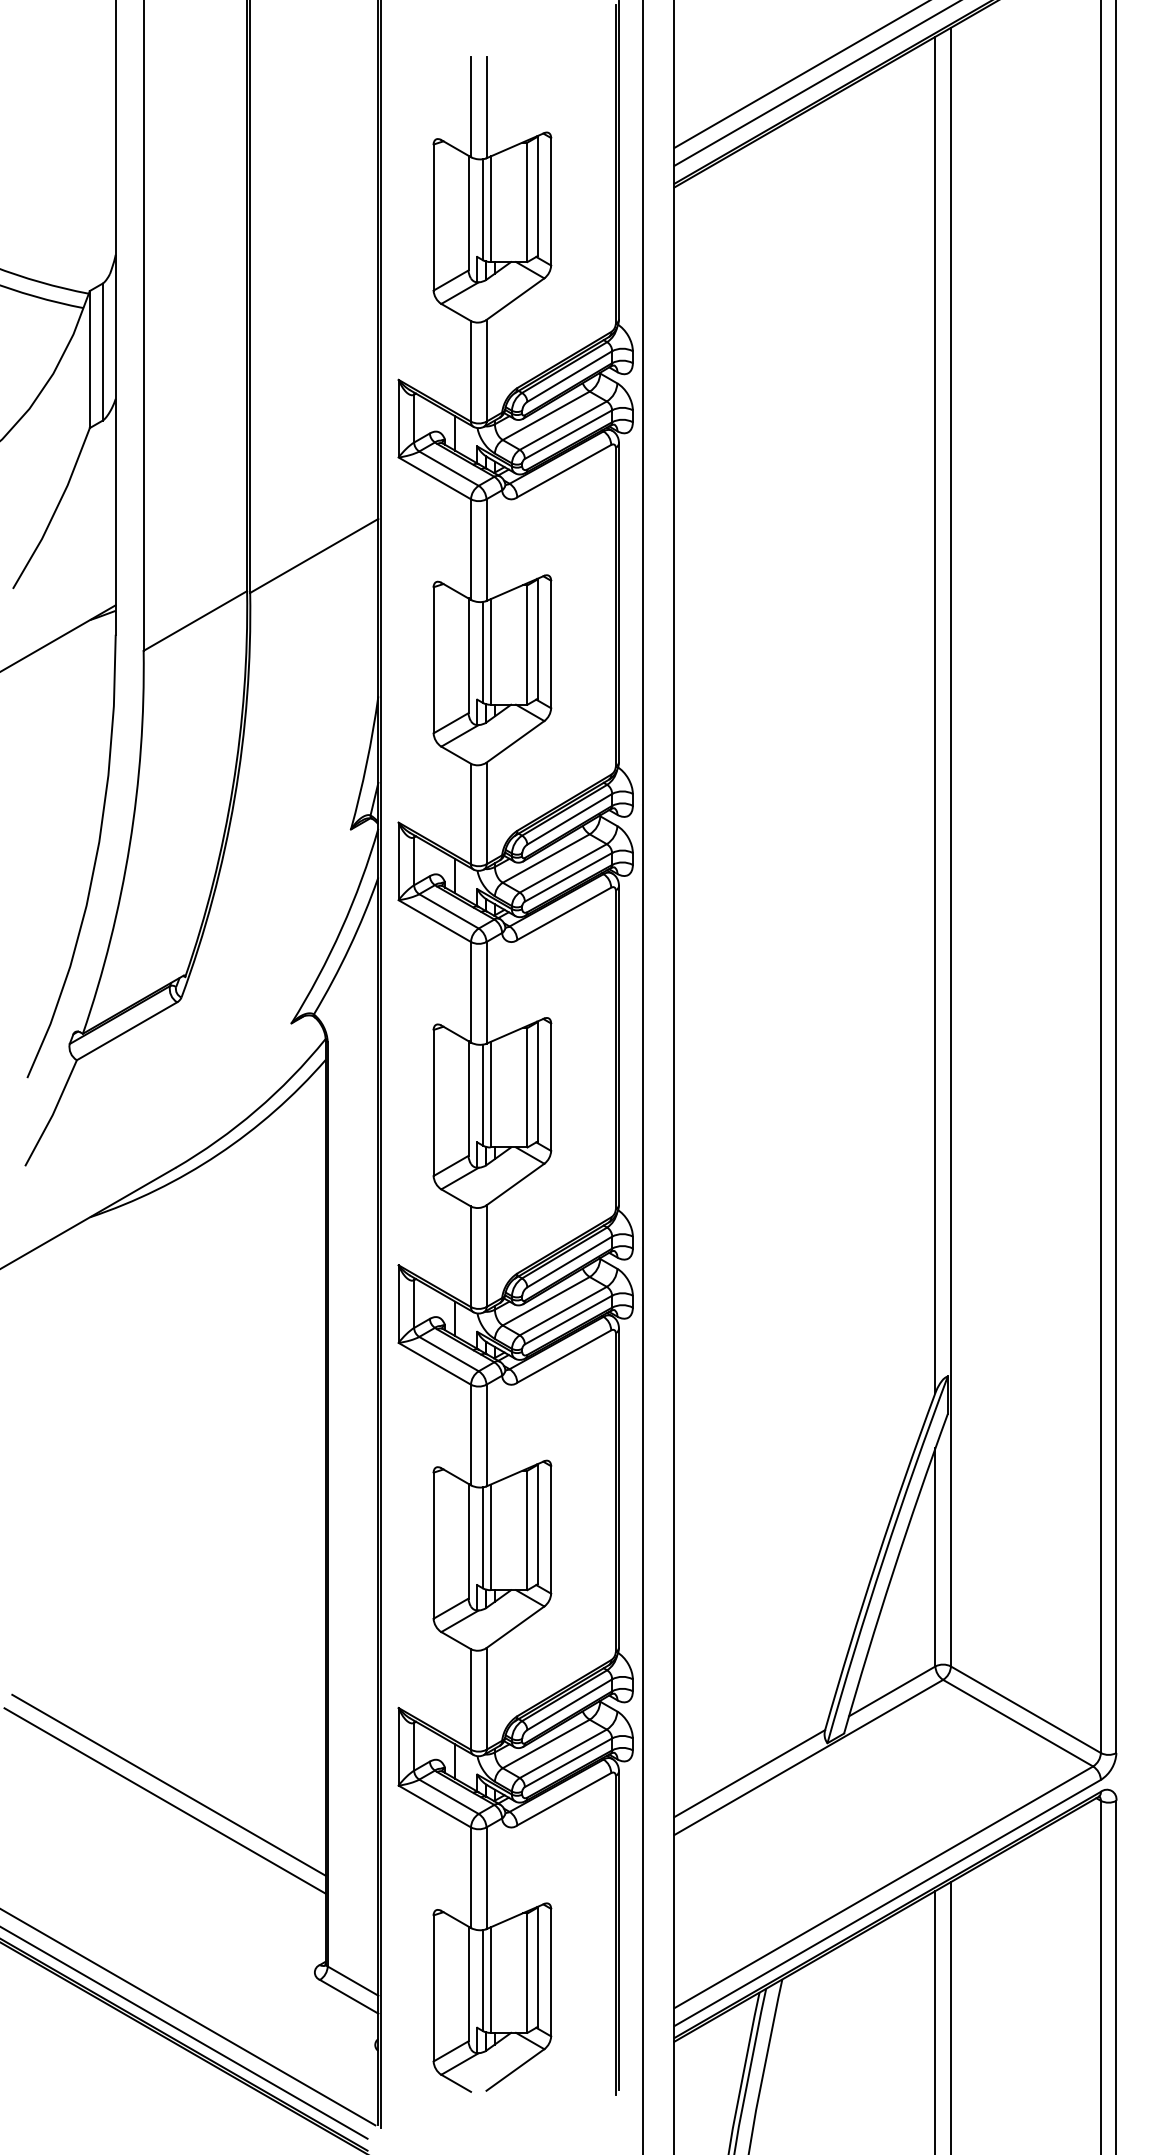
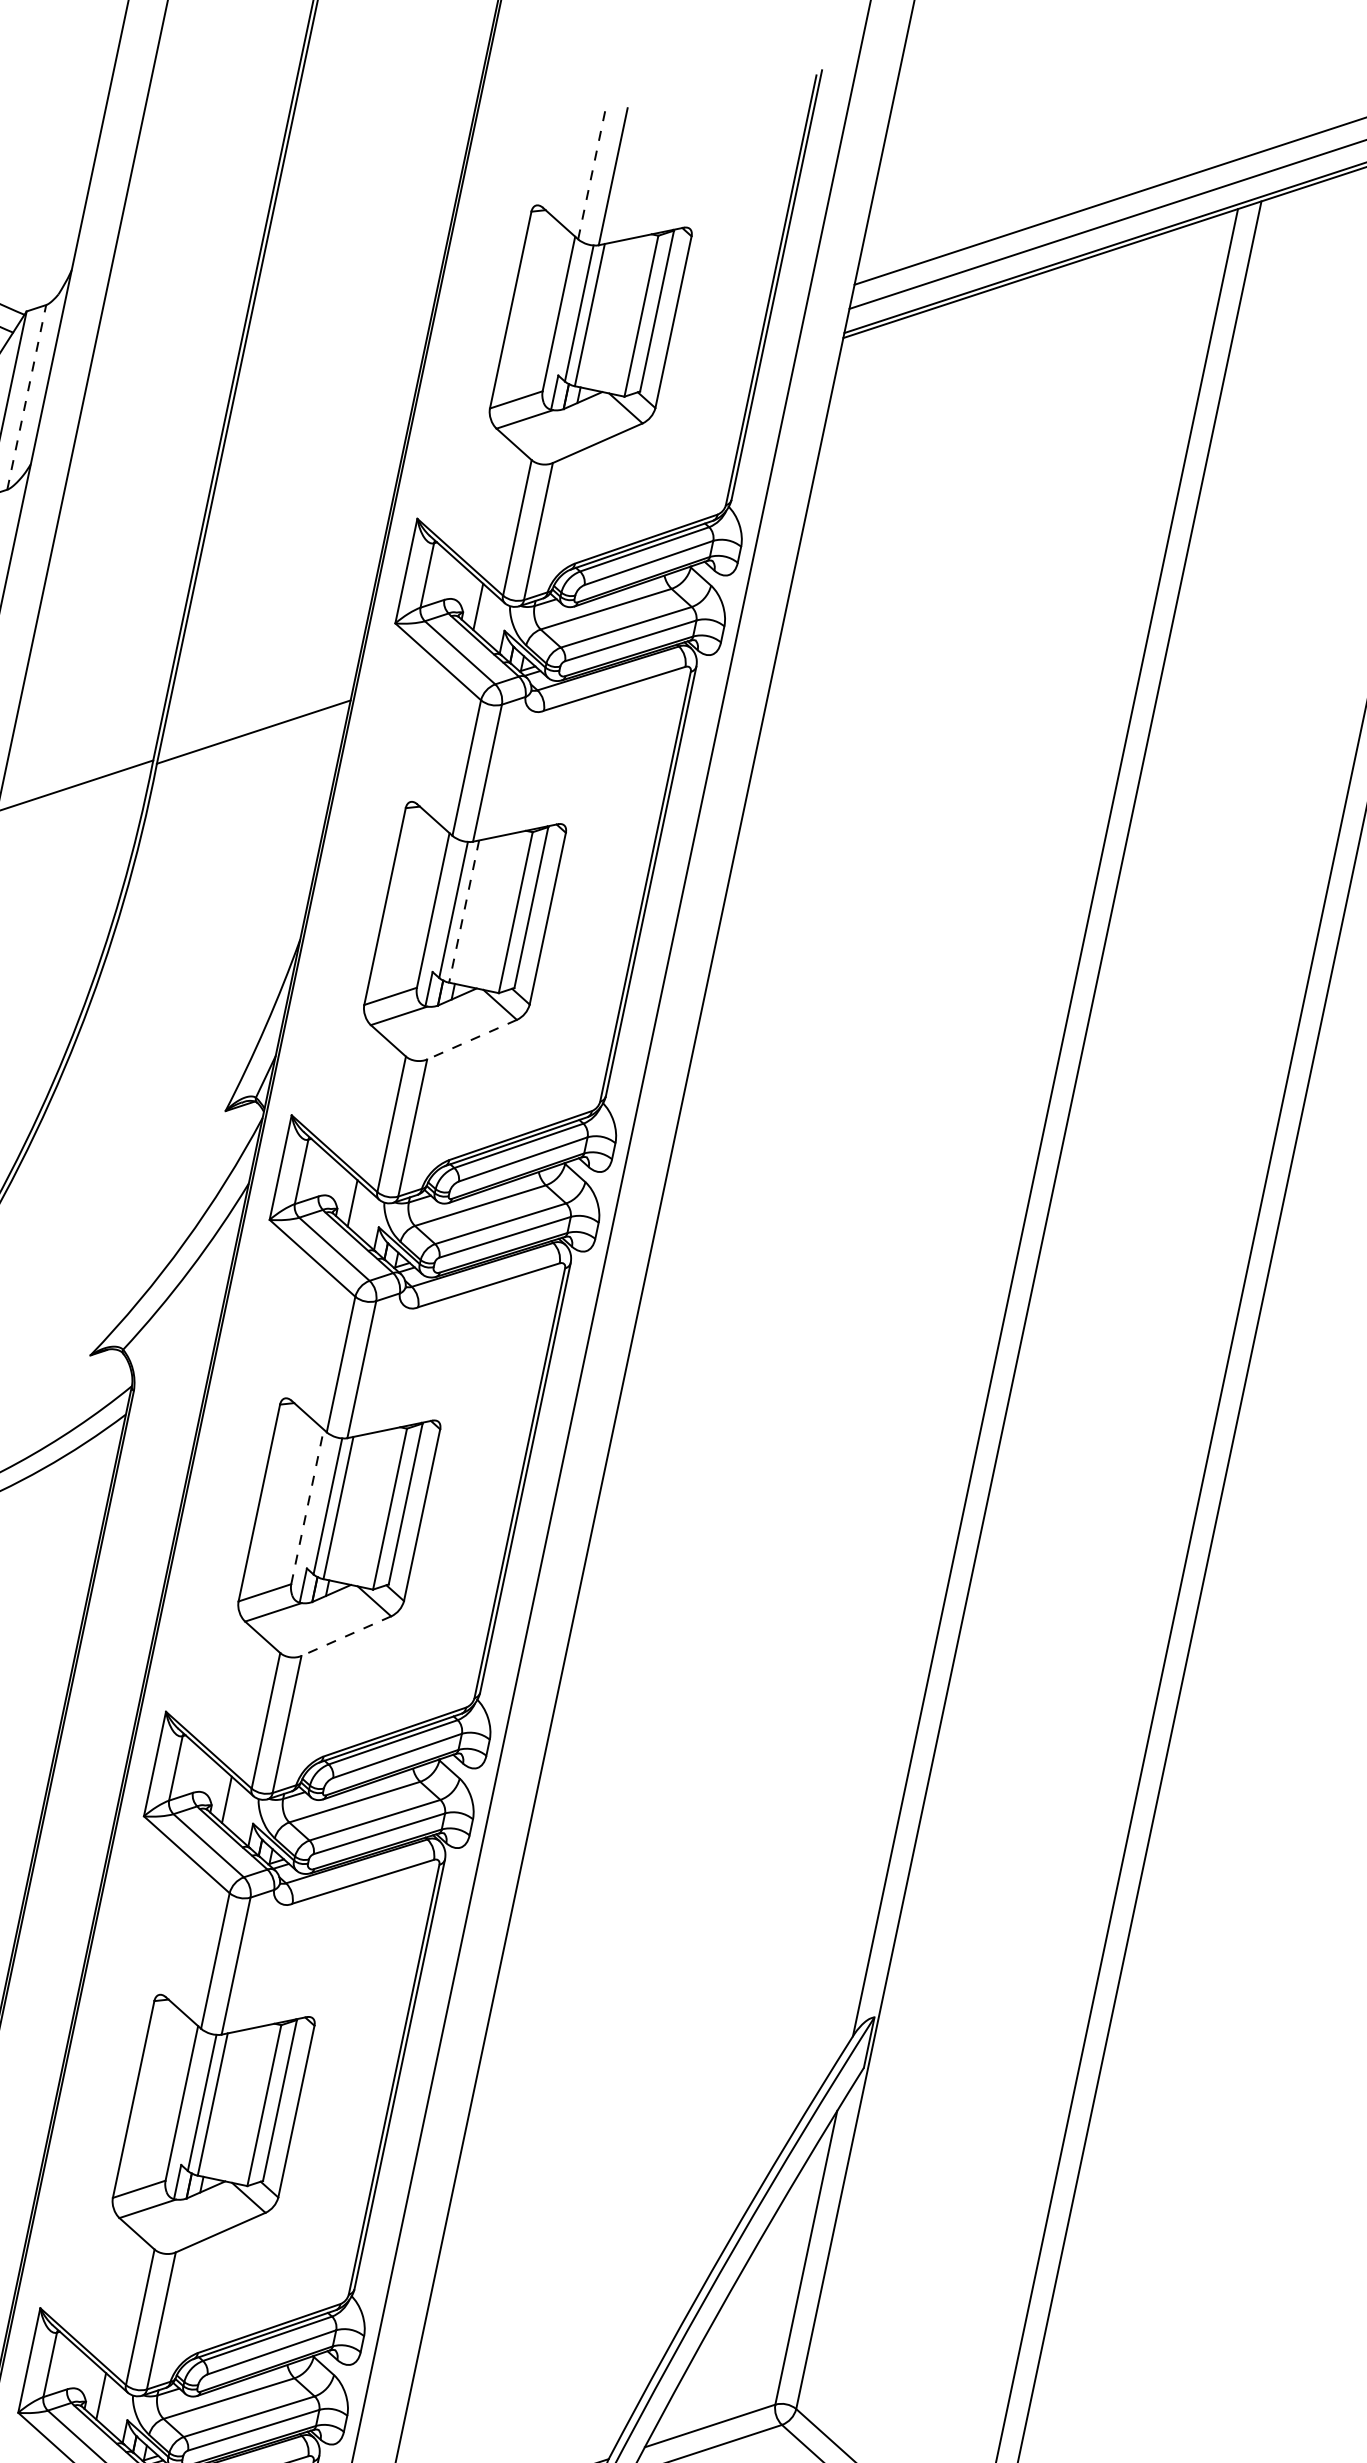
line: (471, 106) -> (593, 171), solid -> dashed
line: (102, 352) -> (26, 397), solid -> dashed
line: (490, 651) -> (464, 910), solid -> dashed
line: (515, 741) -> (472, 1039), solid -> dashed
line: (468, 1098) -> (307, 1506), solid -> dashed
line: (515, 1184) -> (346, 1636), solid -> dashed

